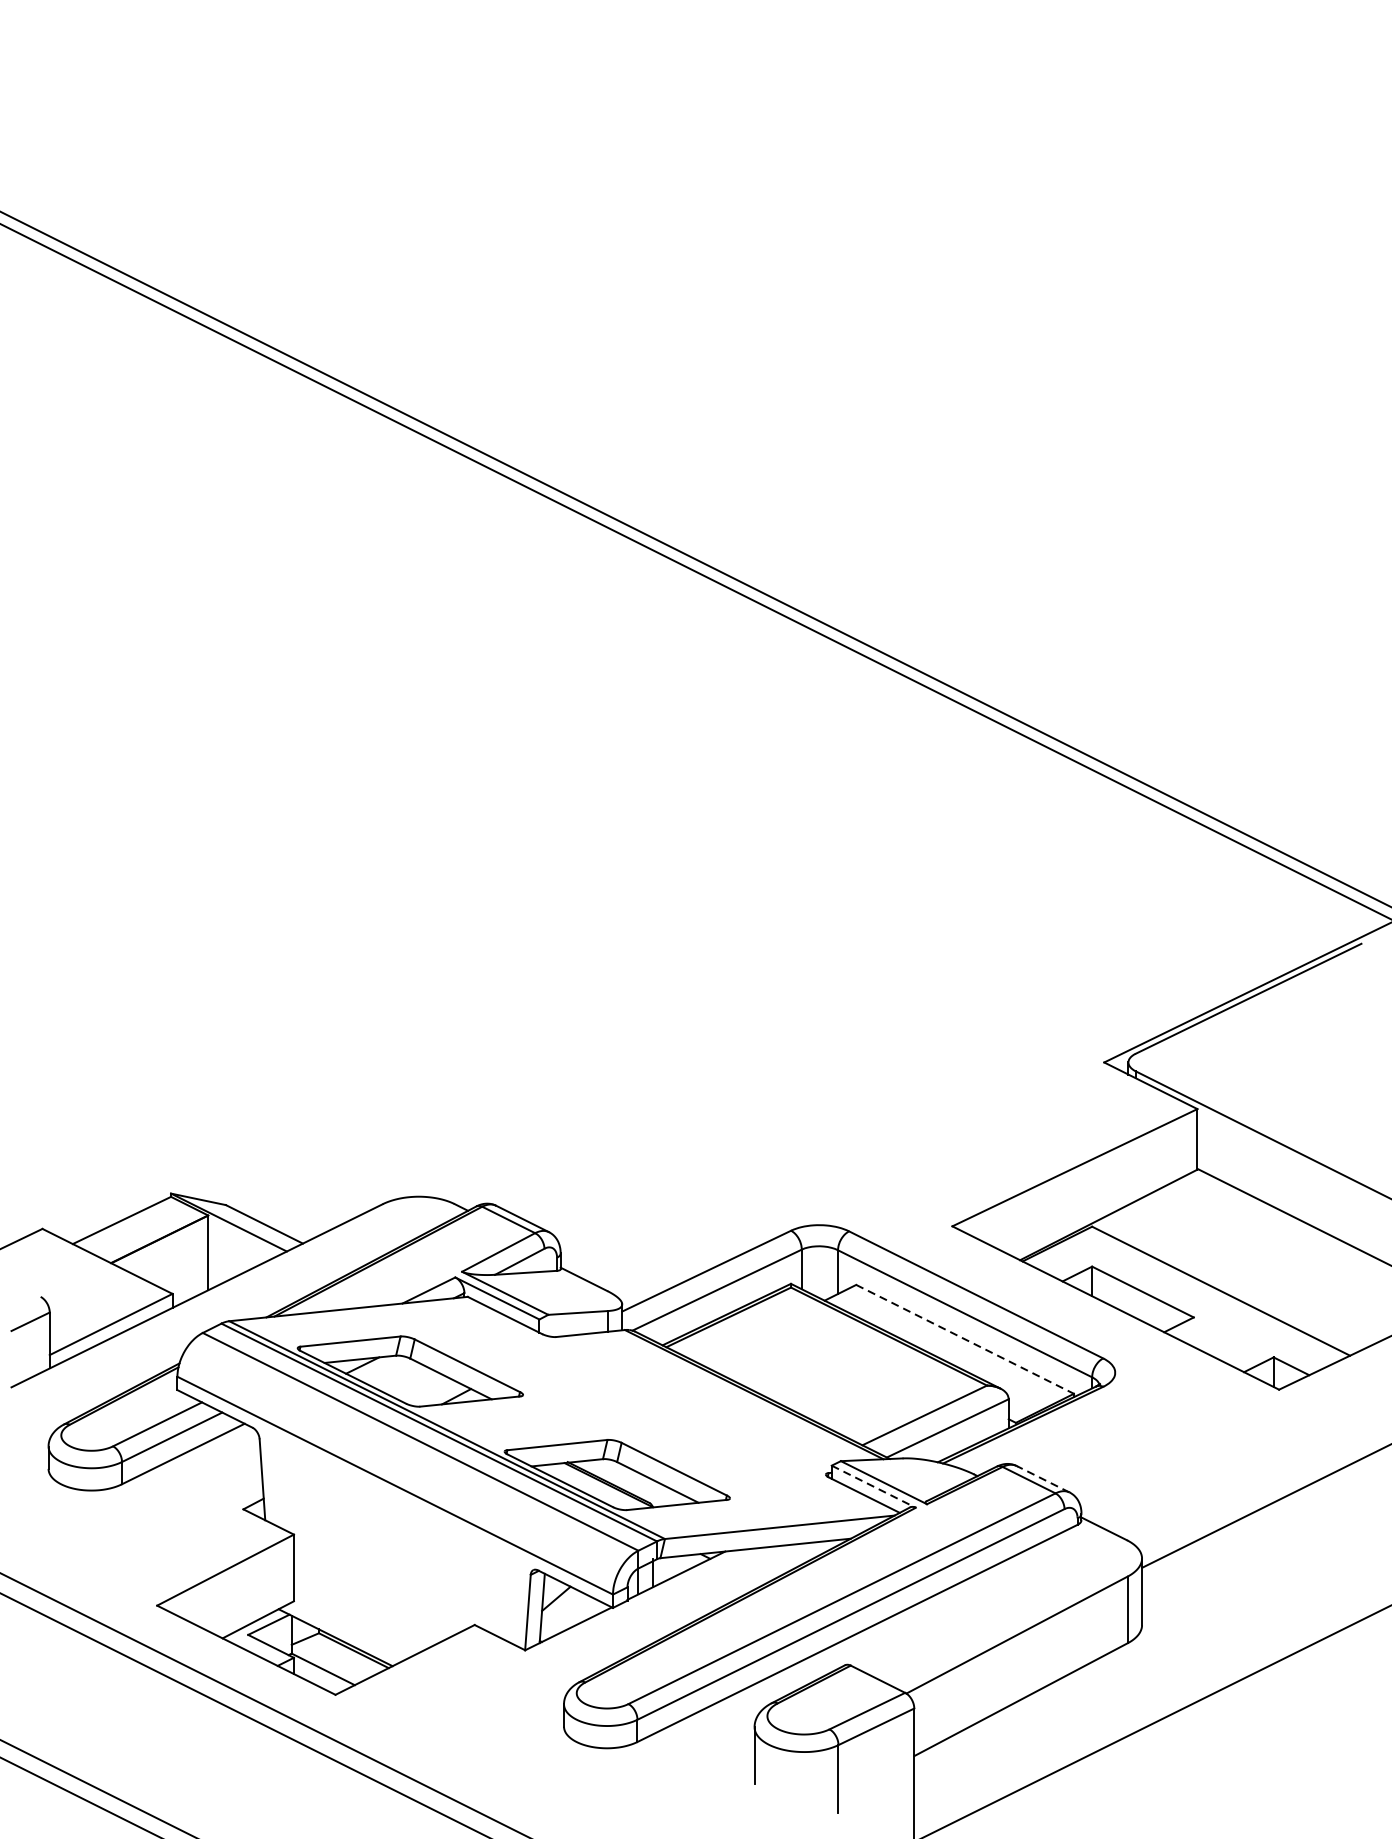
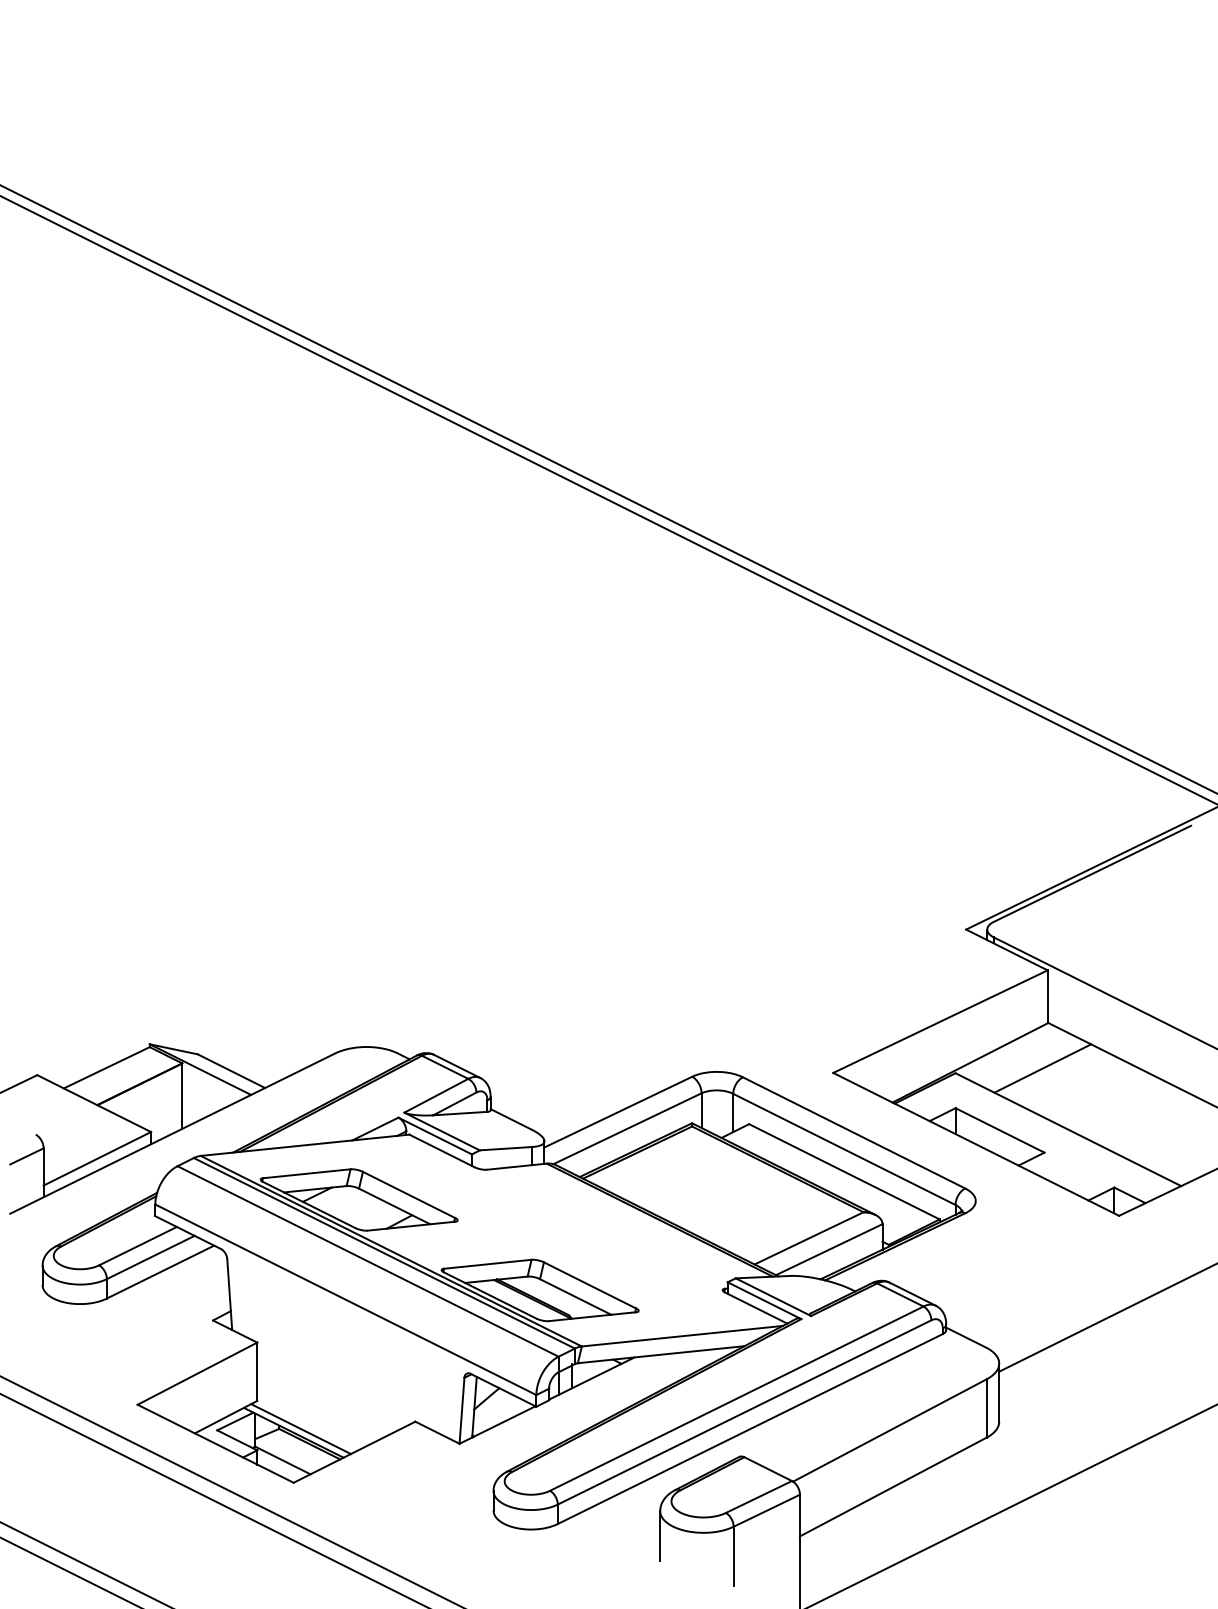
line: (1191, 1221) -> (1042, 1068), added
line: (965, 1340) -> (844, 1172), dashed -> solid
line: (1042, 1479) -> (912, 1294), dashed -> solid
line: (873, 1486) -> (764, 1300), dashed -> solid
line: (343, 1633) -> (300, 1429), added

